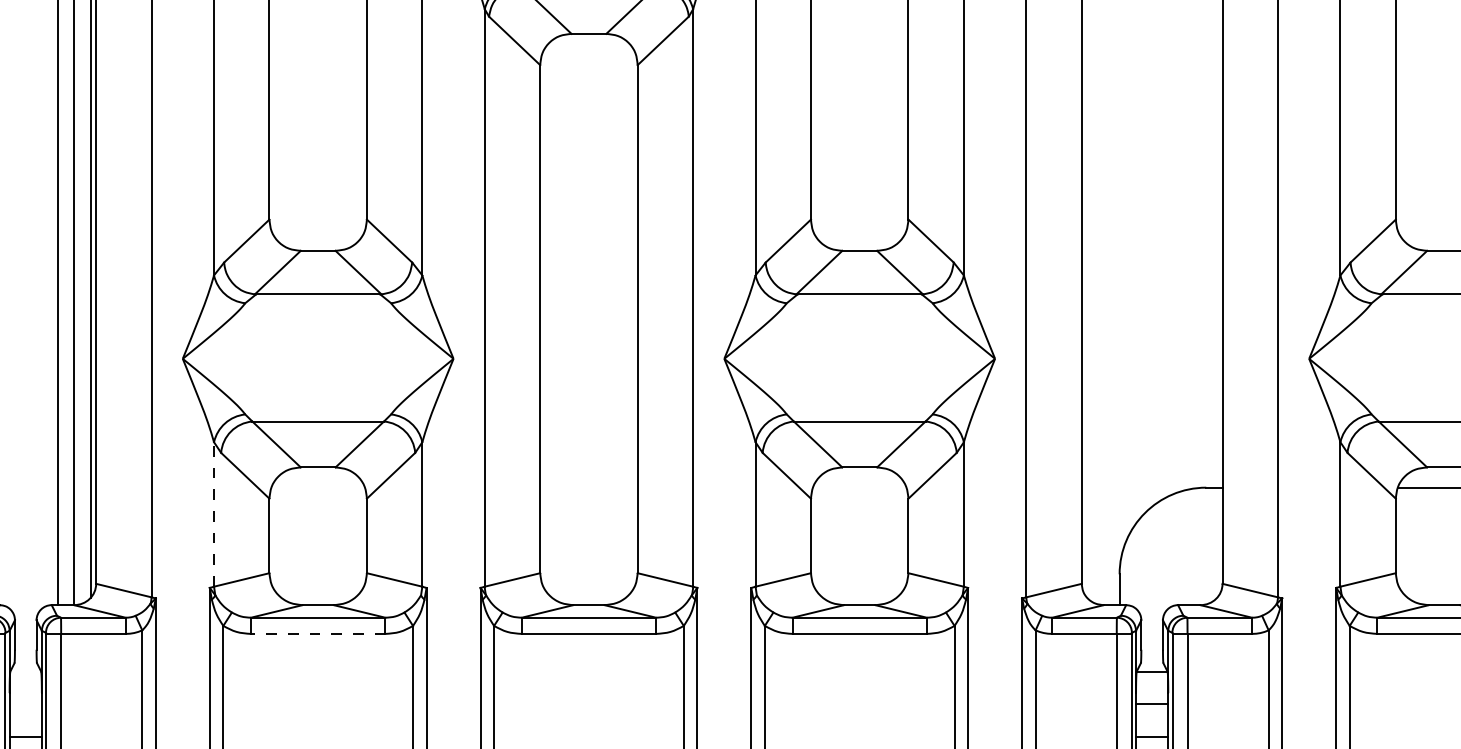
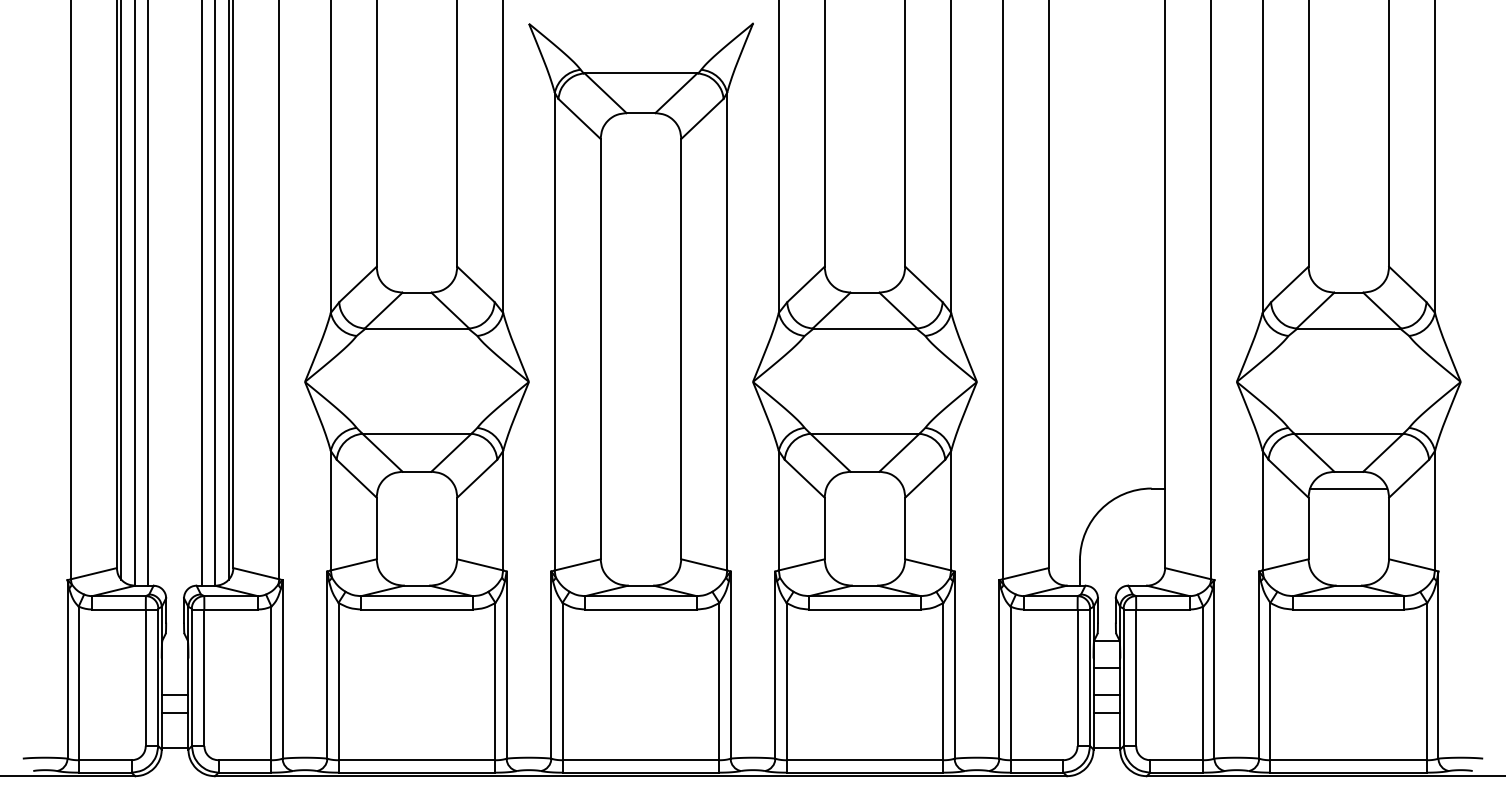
line: (213, 514) -> (330, 510), dashed -> solid
line: (318, 633) -> (417, 609), dashed -> solid

